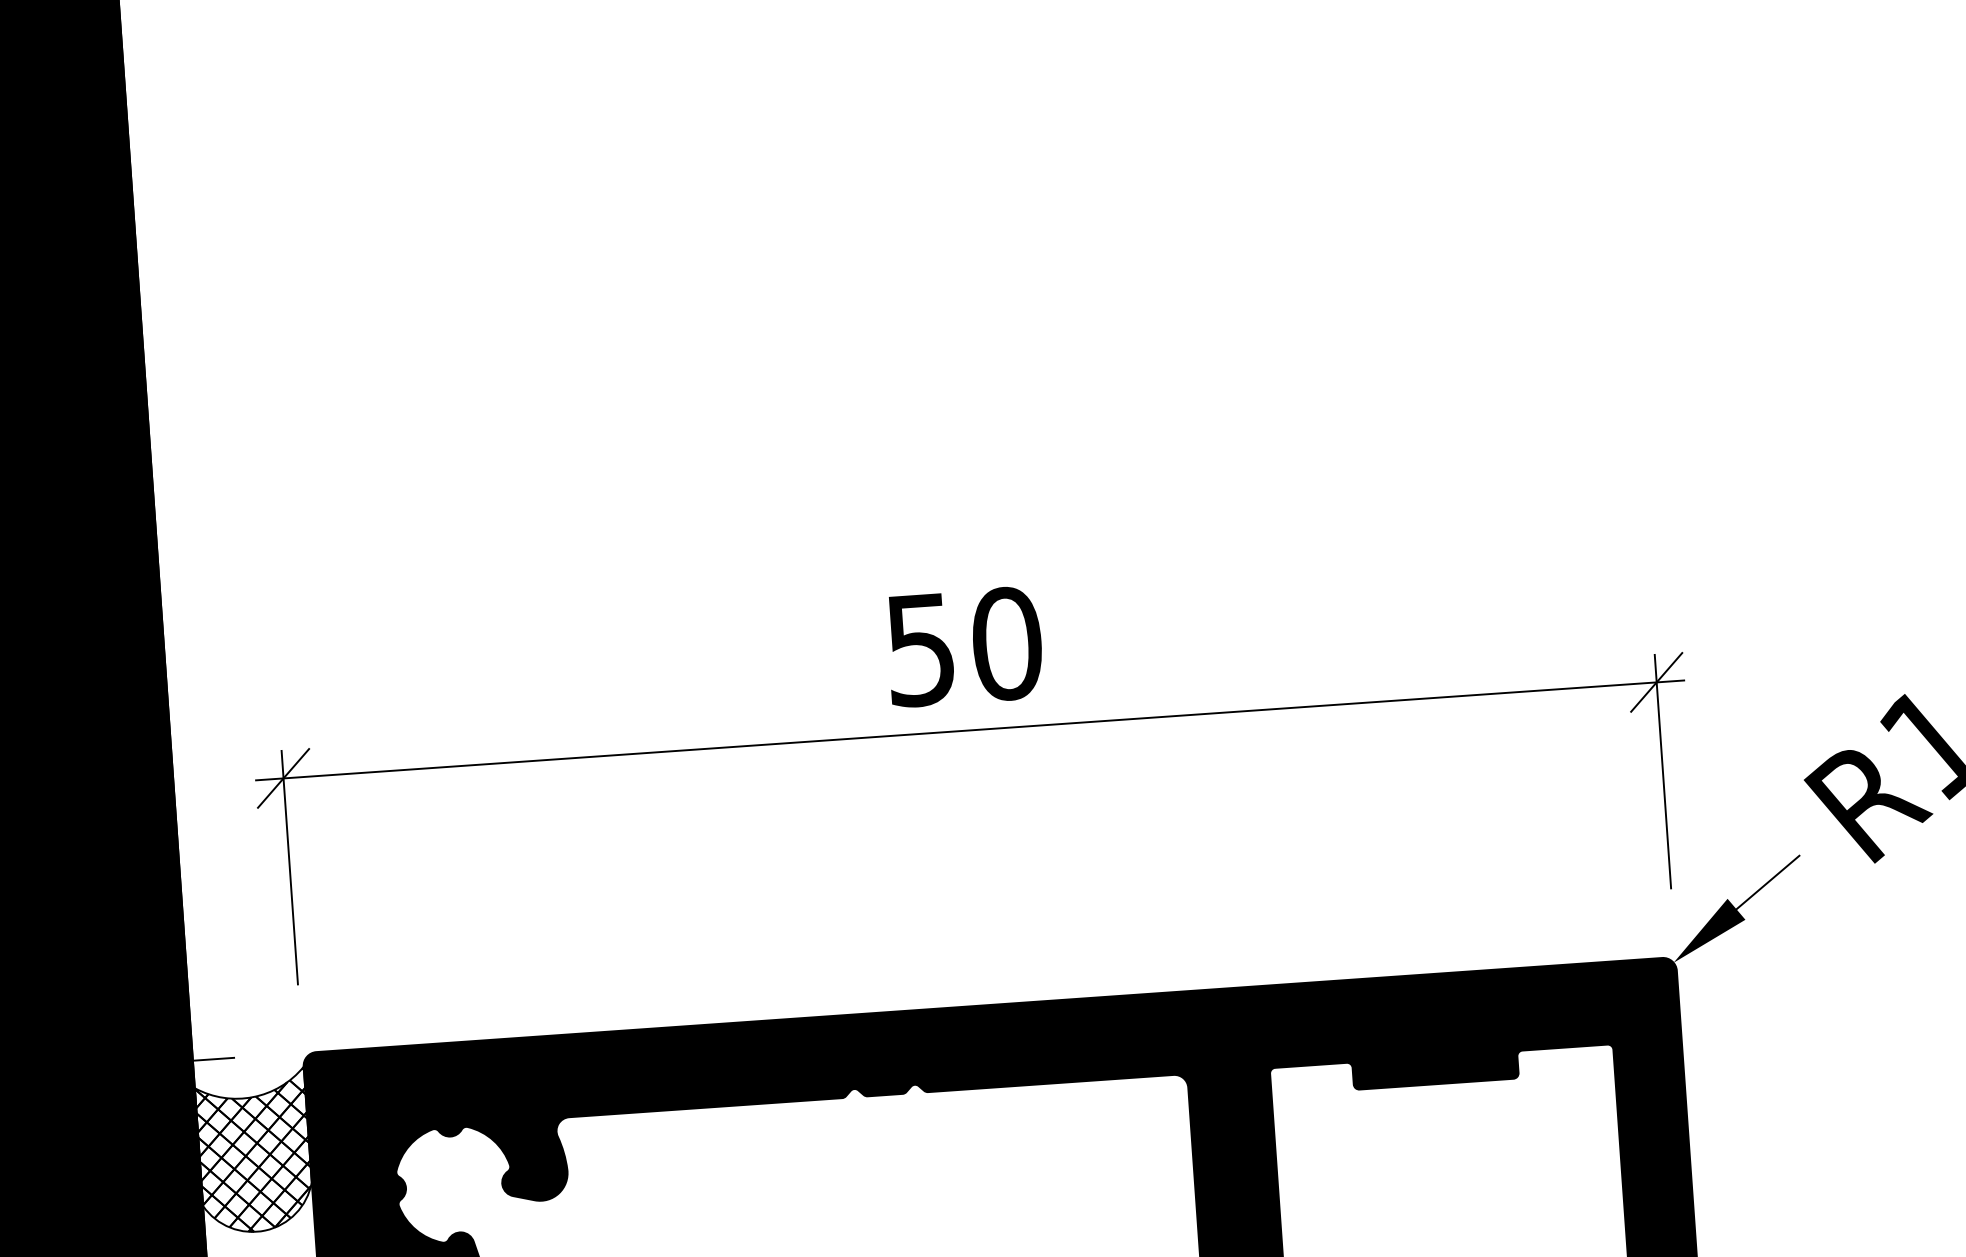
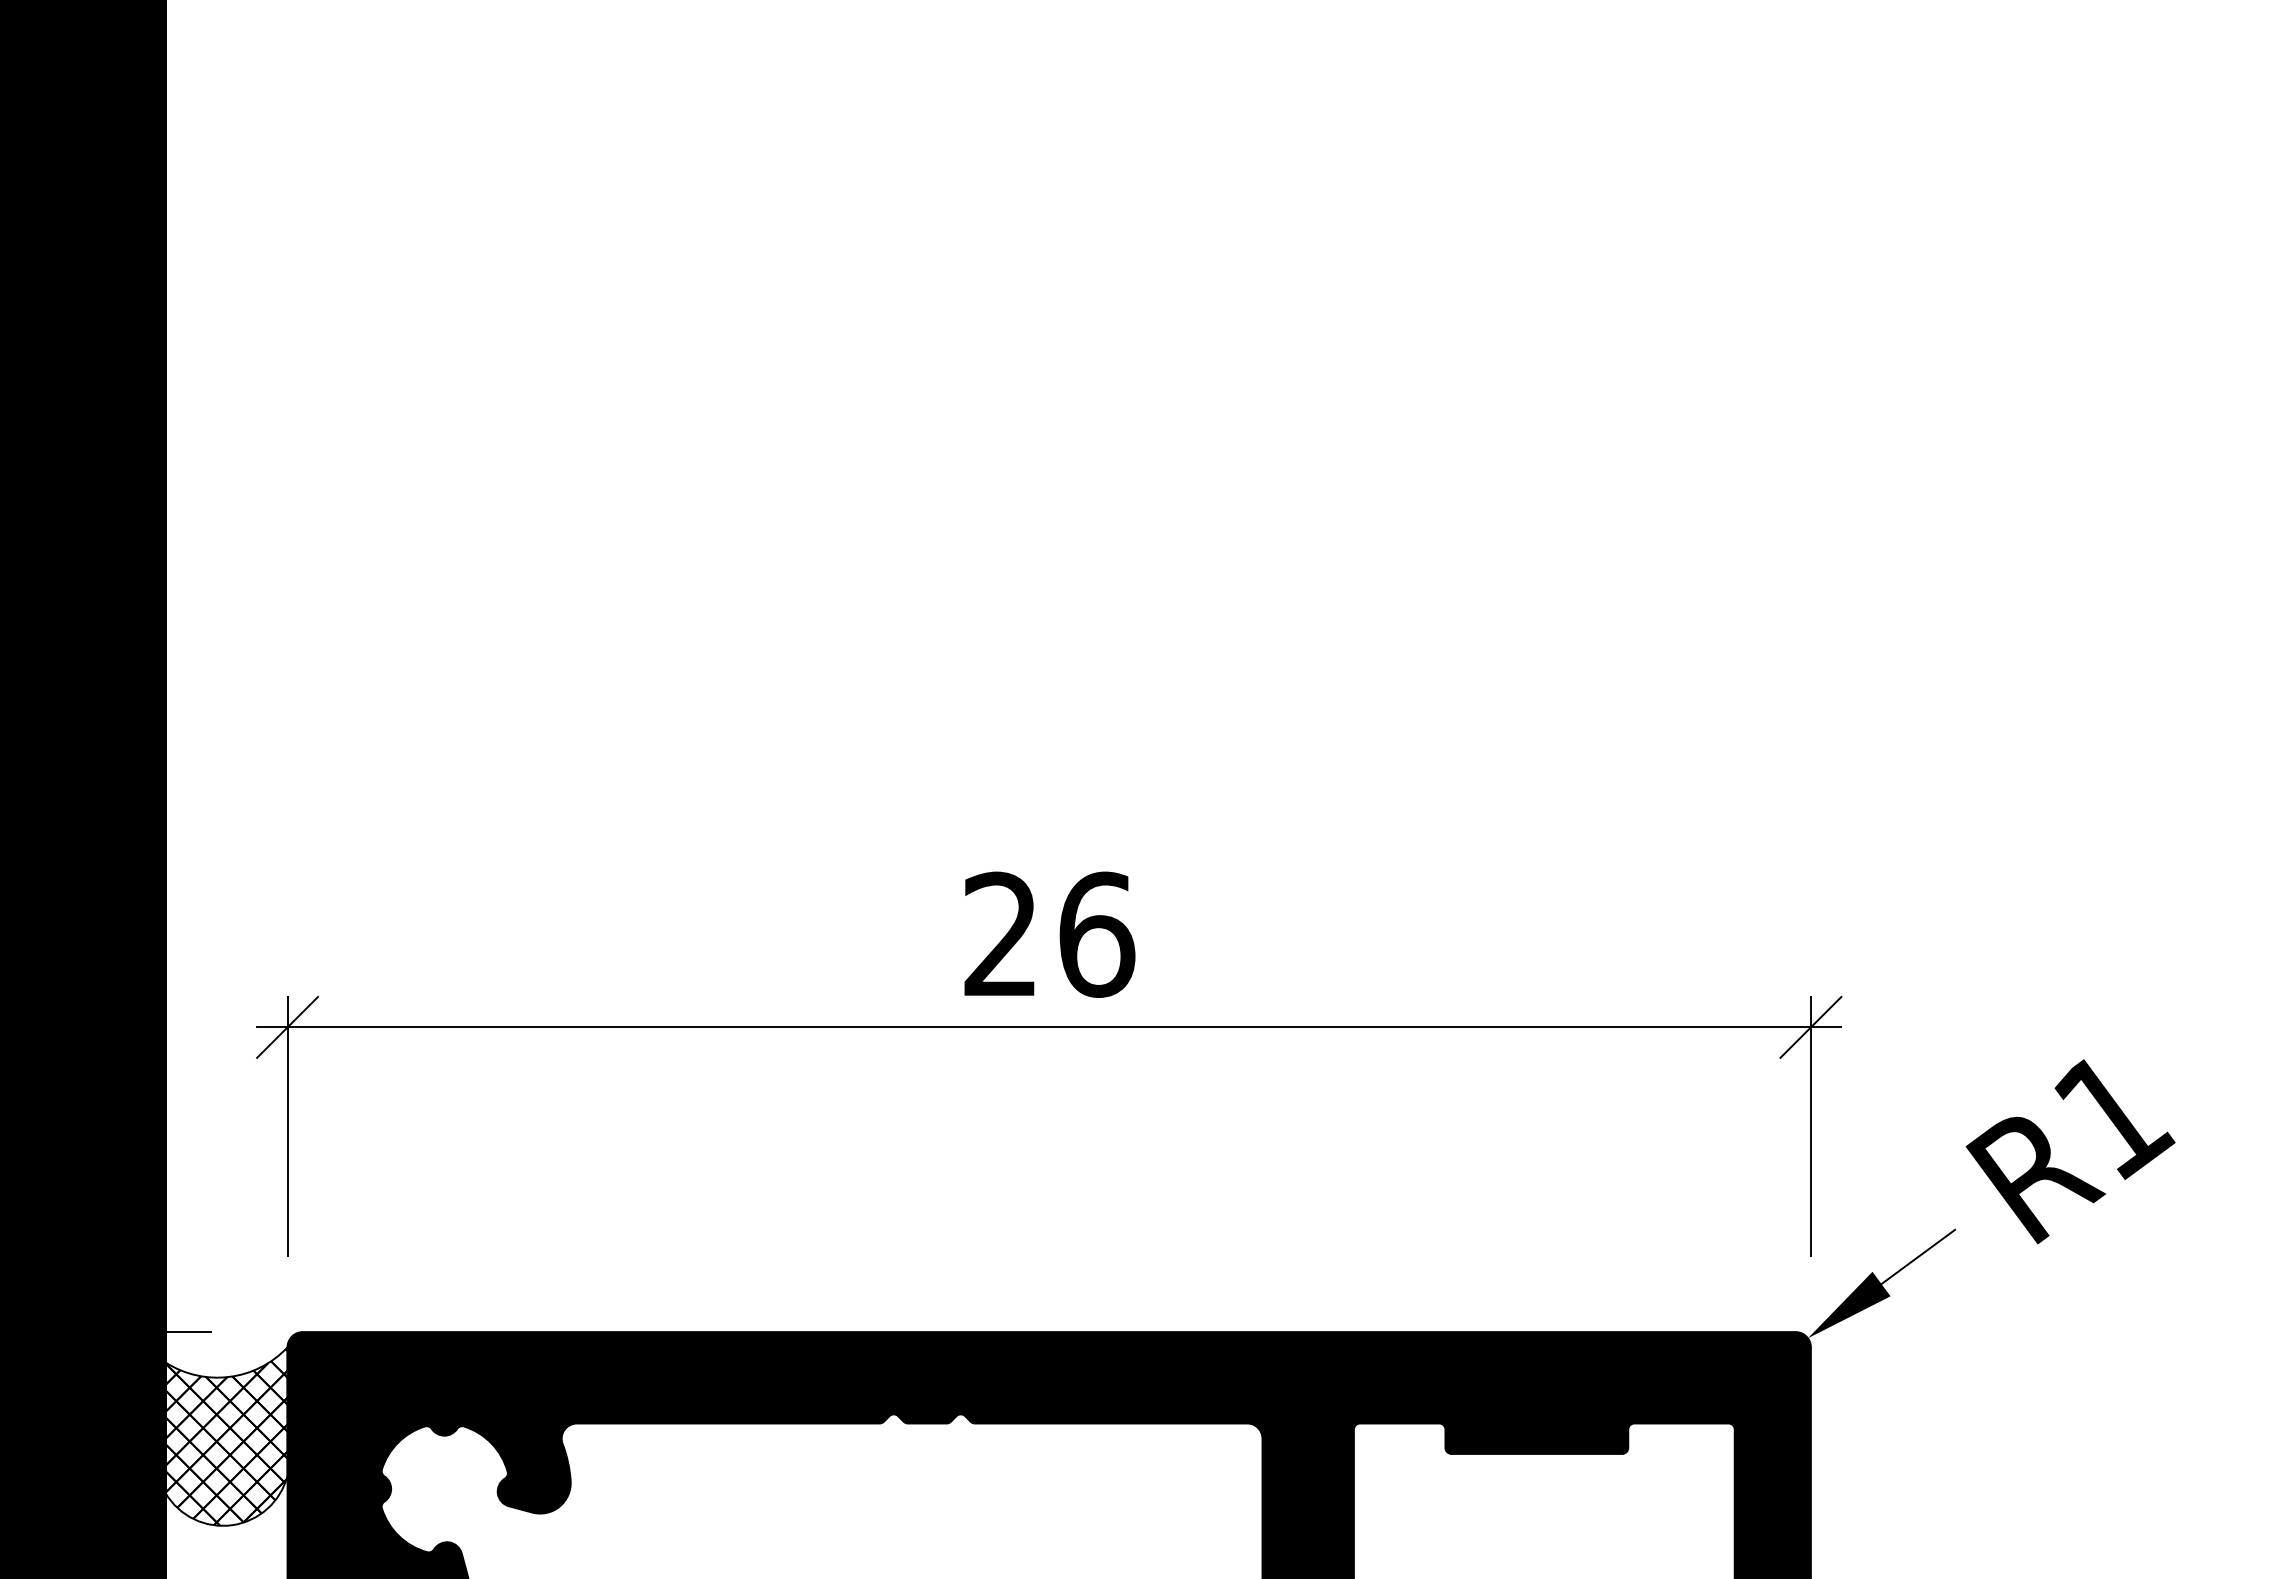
text: (964, 646) -> (1049, 934), 50 -> 26

